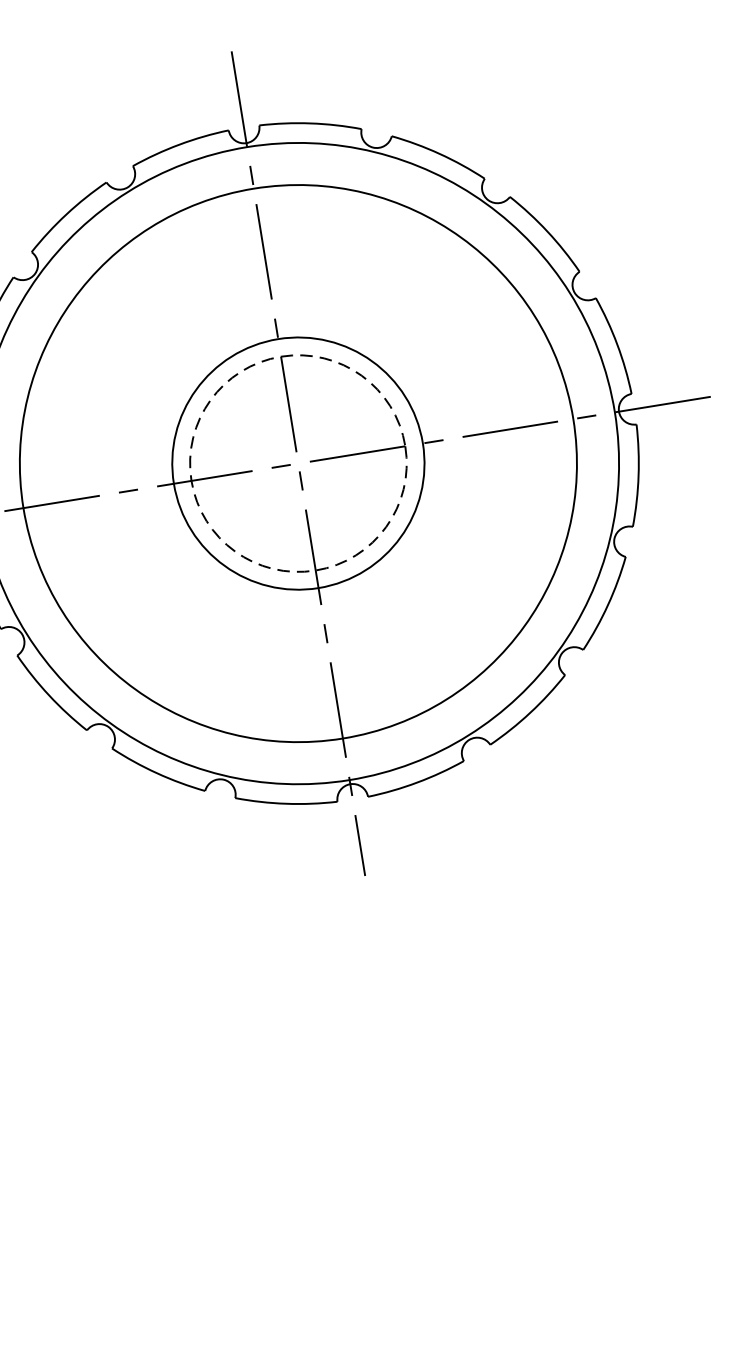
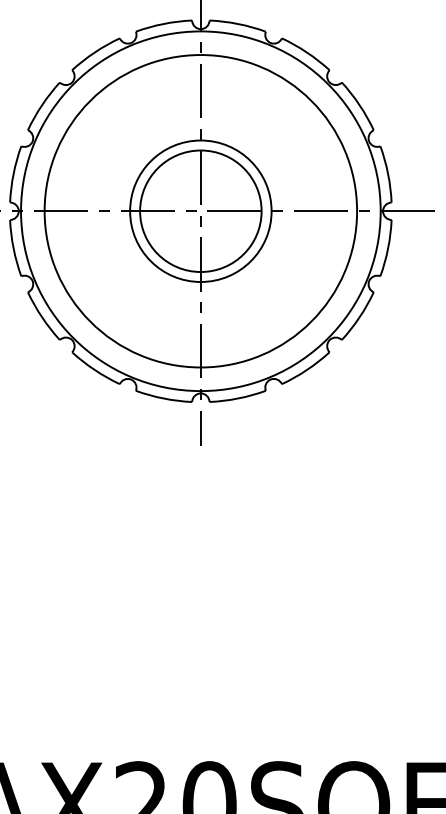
circle: (297, 464) -> (200, 211), dashed -> solid

